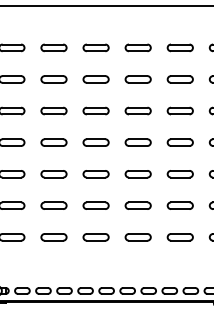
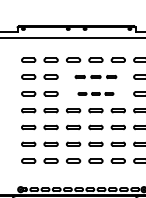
part: (137, 78) -> (95, 76), size x0.7
part: (137, 110) -> (95, 93), size x0.6

